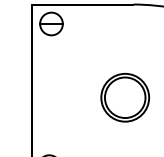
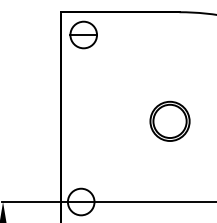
part: (124, 97) -> (169, 121), size x0.7

